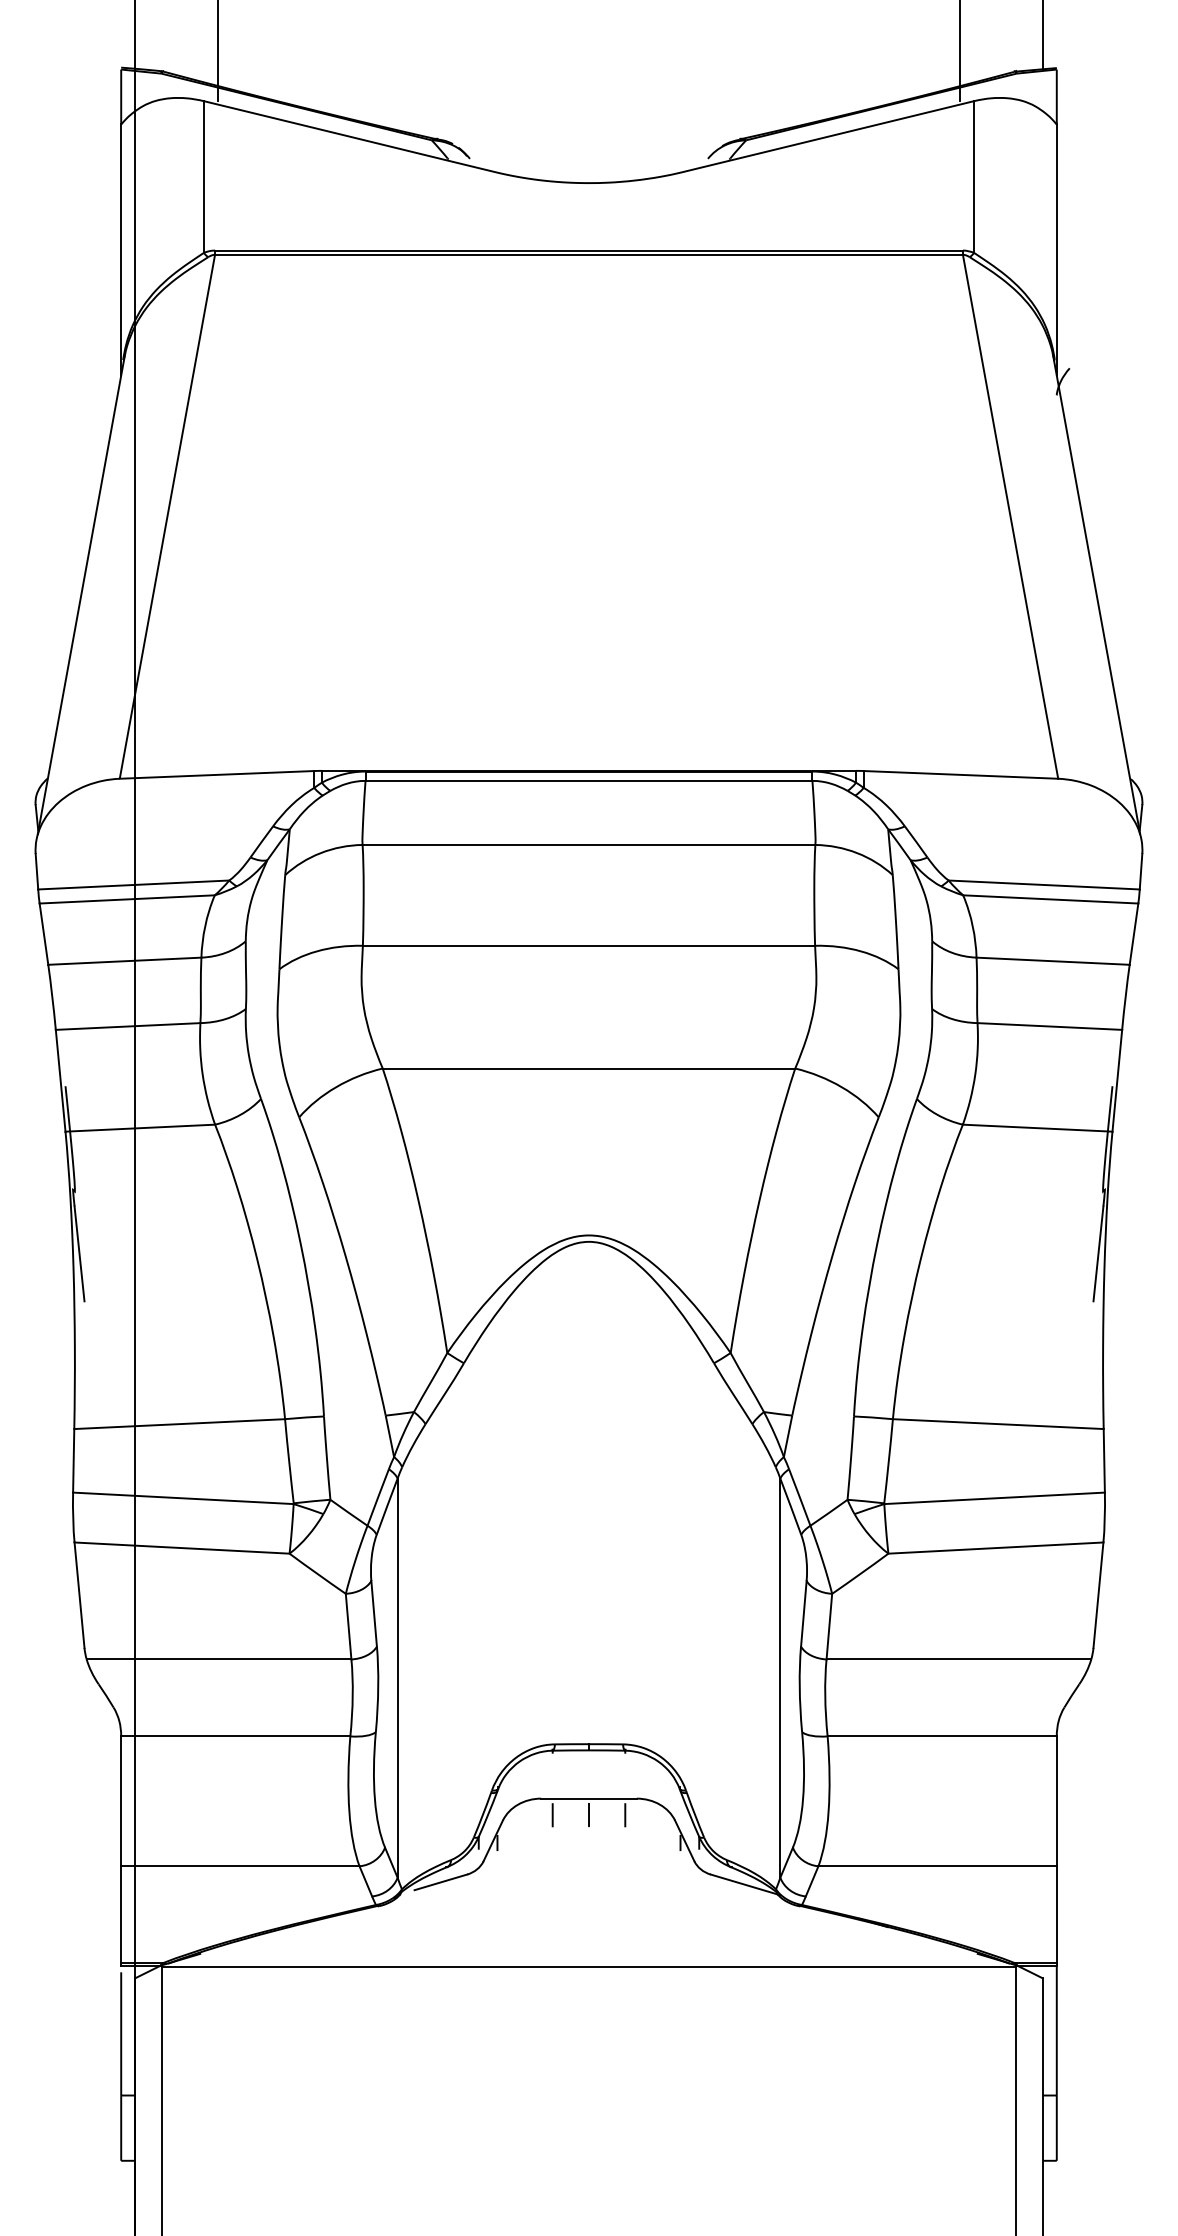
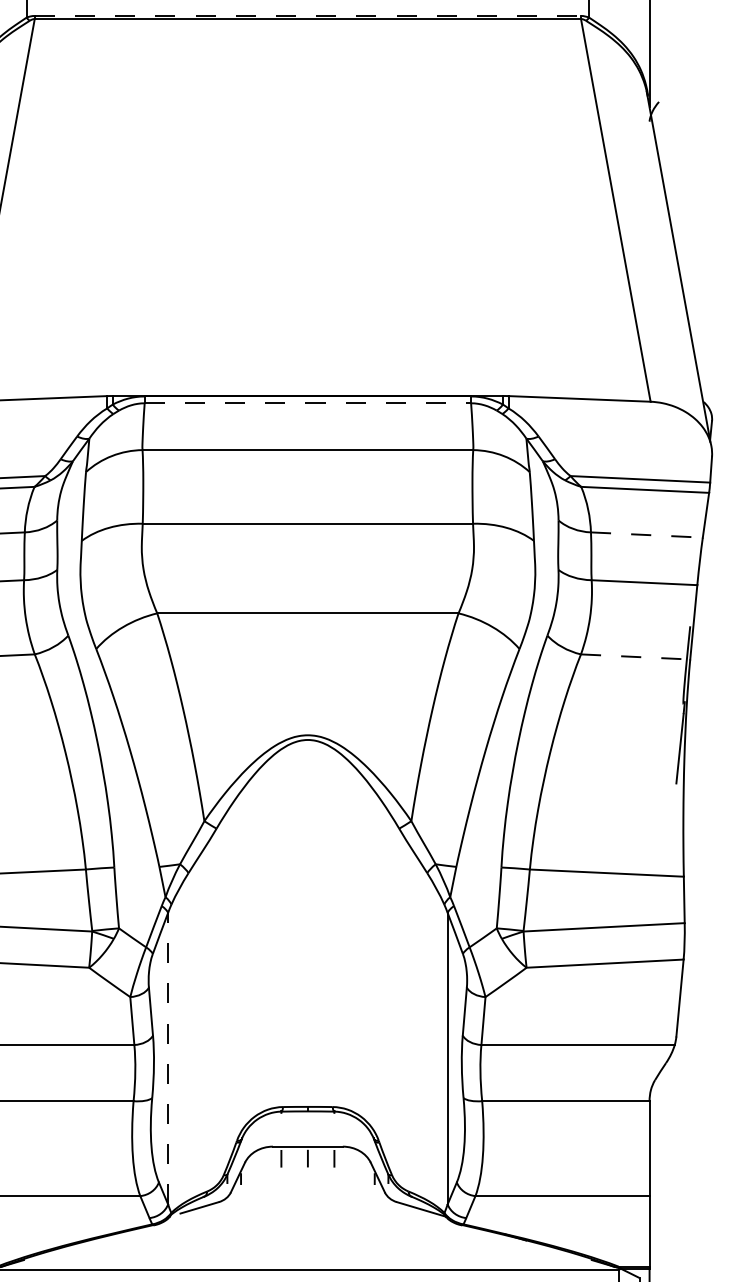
line: (589, 250) -> (308, 15), solid -> dashed
line: (589, 780) -> (308, 403), solid -> dashed
line: (1053, 961) -> (647, 535), solid -> dashed
line: (1037, 1128) -> (635, 657), solid -> dashed
line: (397, 1678) -> (168, 1058), solid -> dashed

